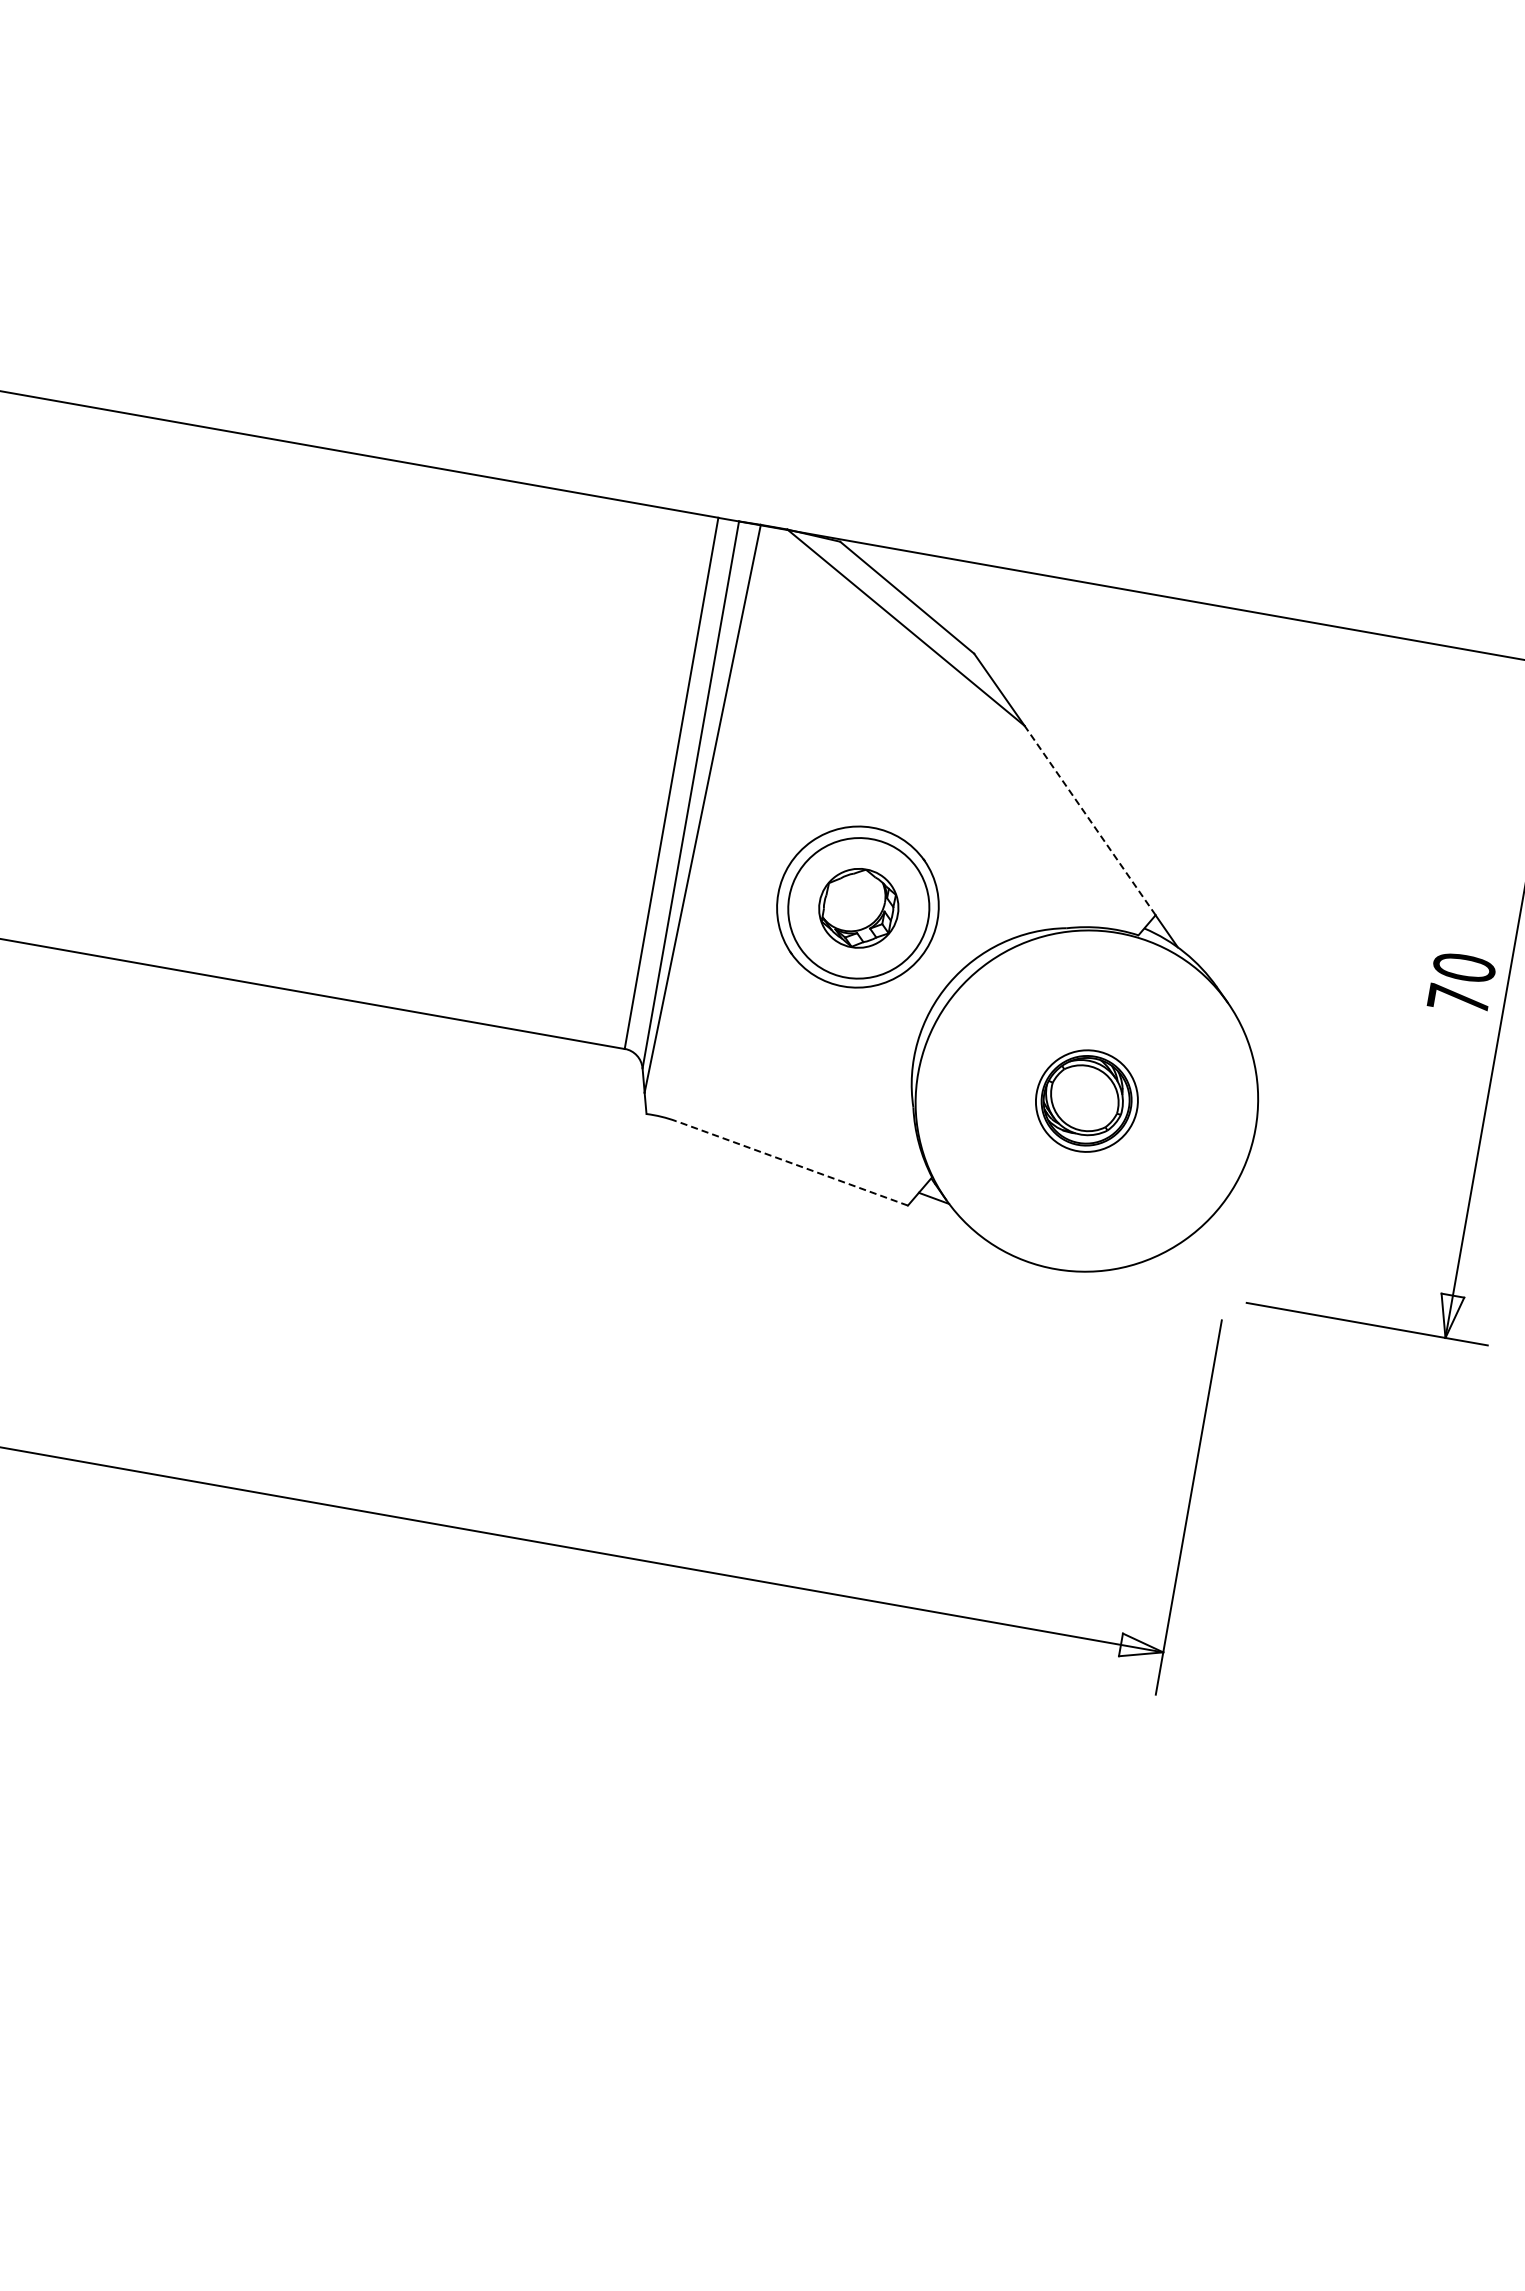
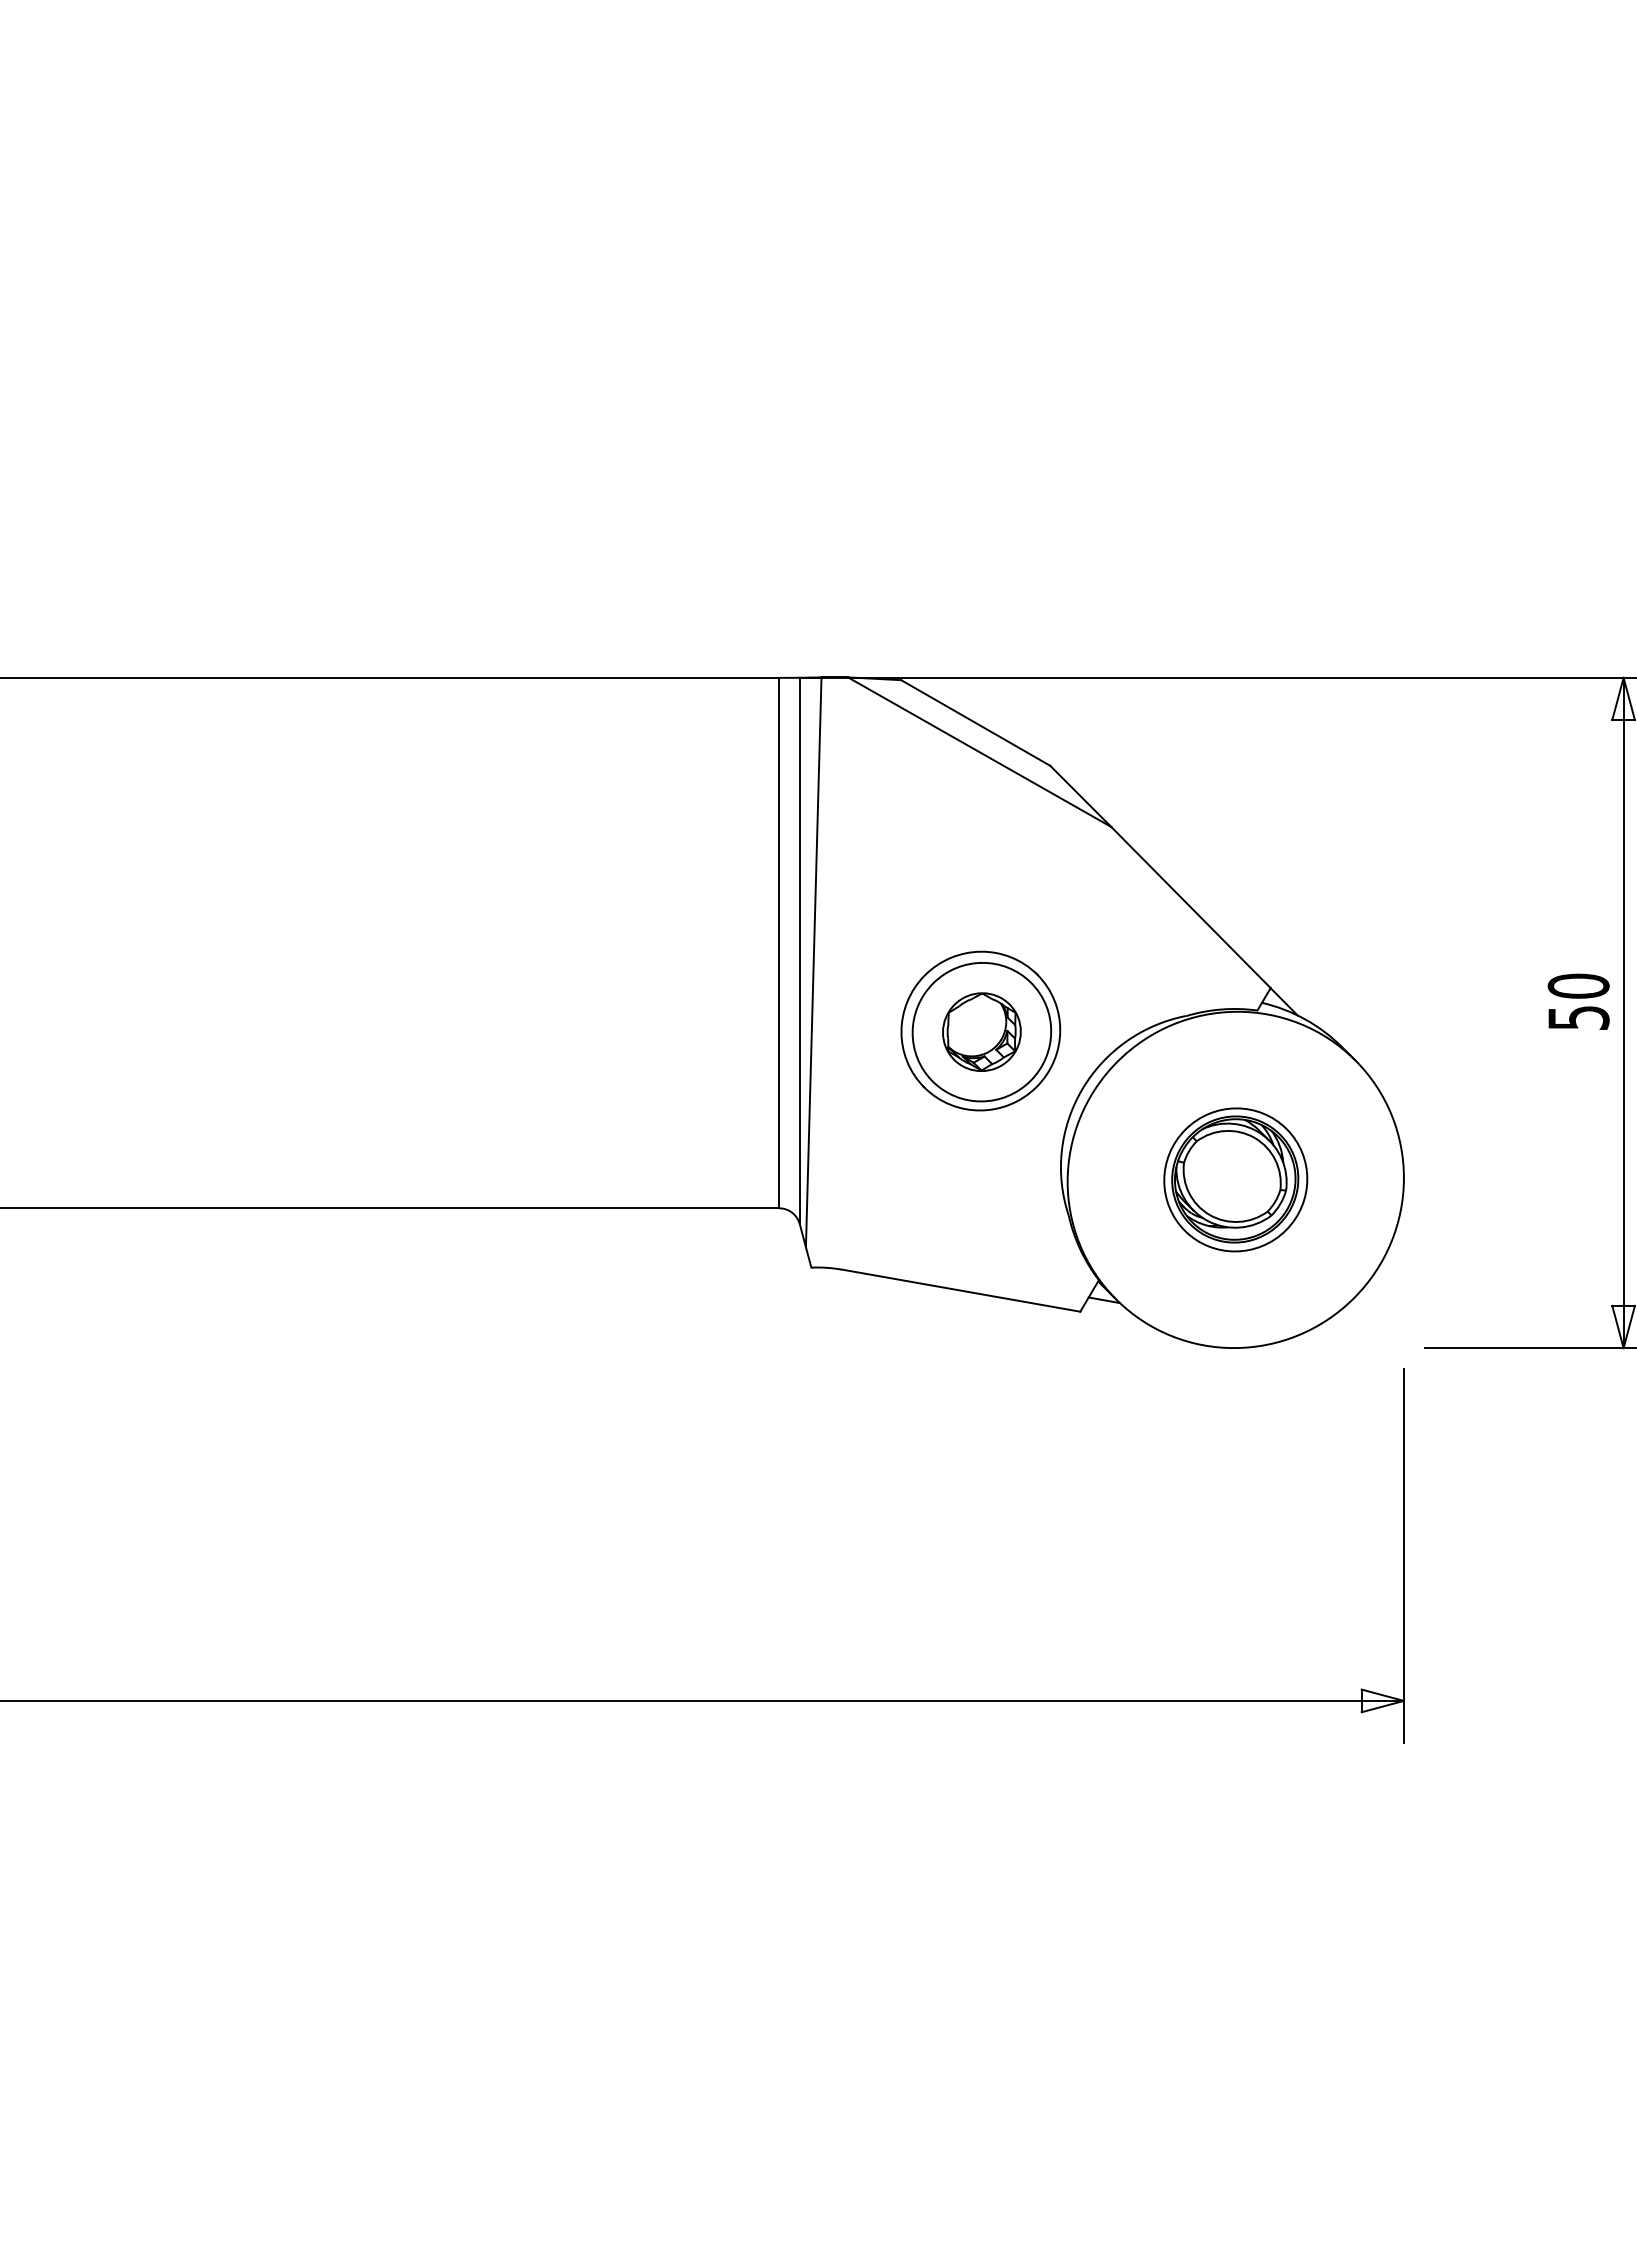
line: (1089, 820) -> (1190, 907), dashed -> solid
text: (1458, 998) -> (1578, 1017), 70 -> 50
part: (1086, 1100) -> (1235, 1179), size x1.43
line: (791, 1163) -> (960, 1290), dashed -> solid

